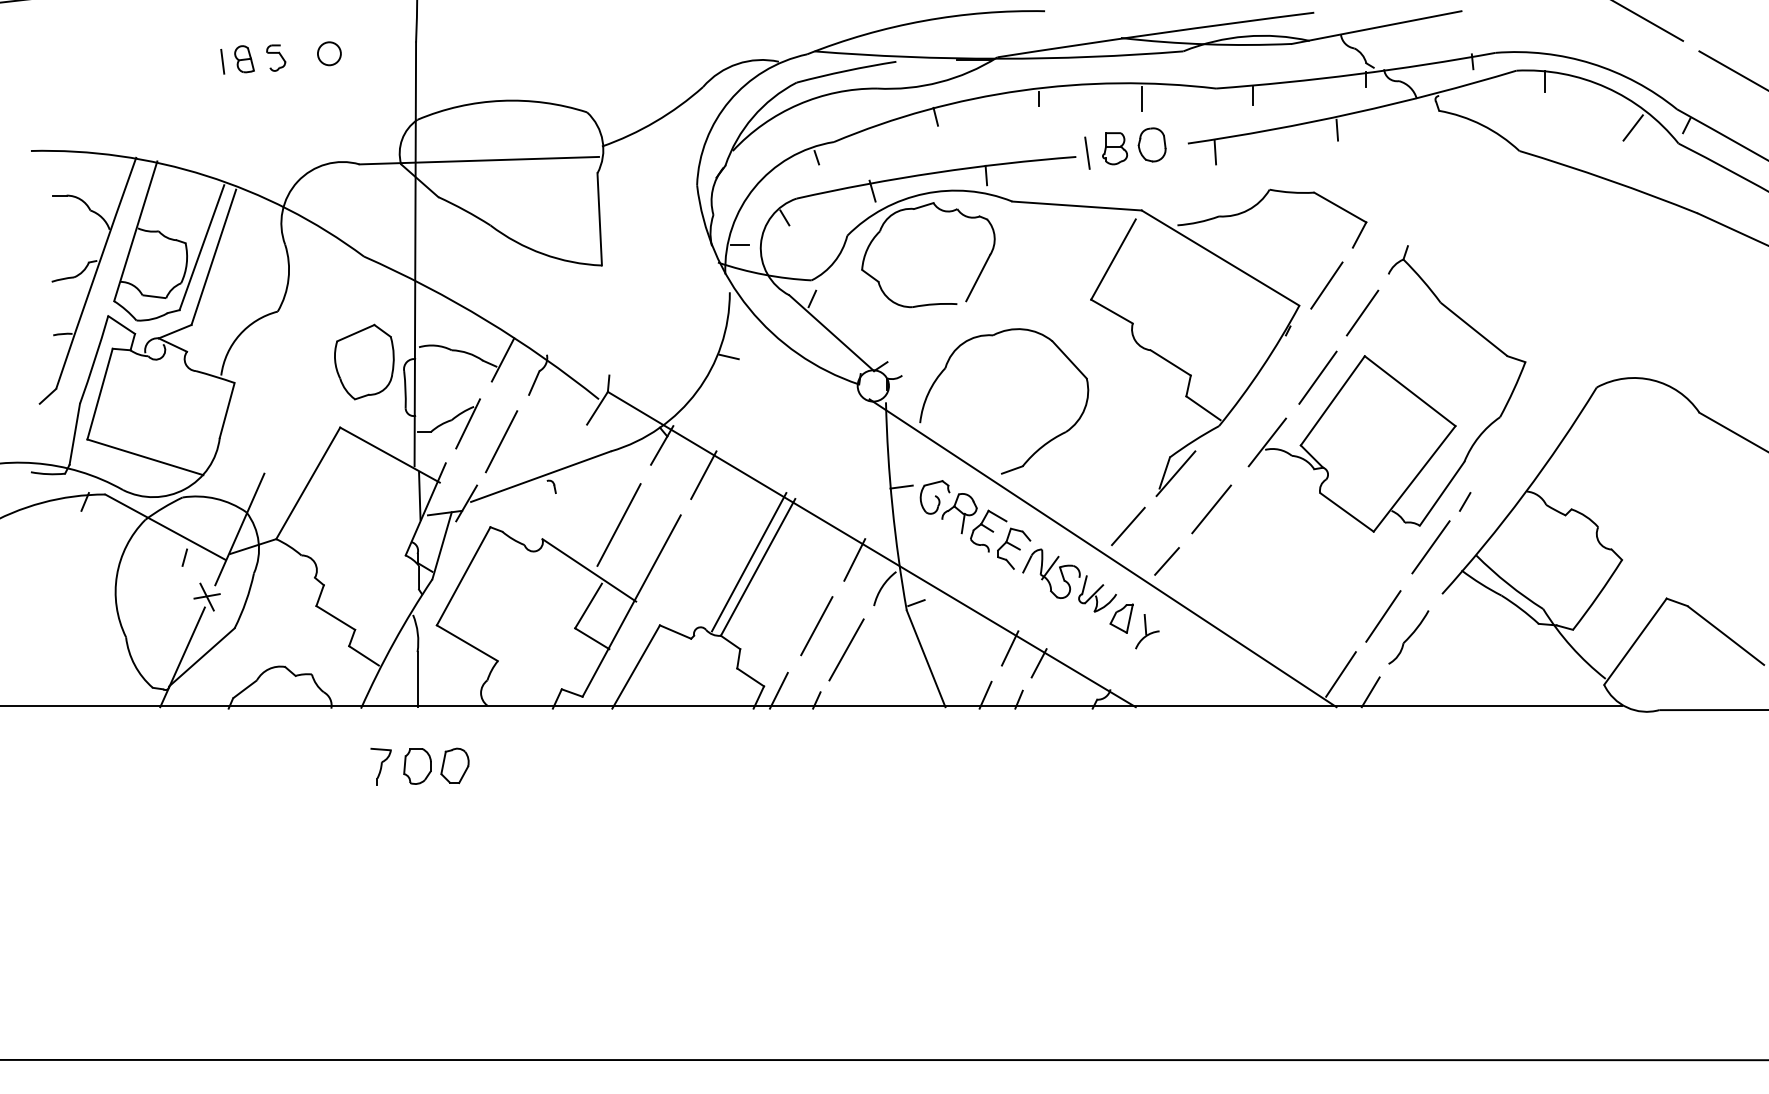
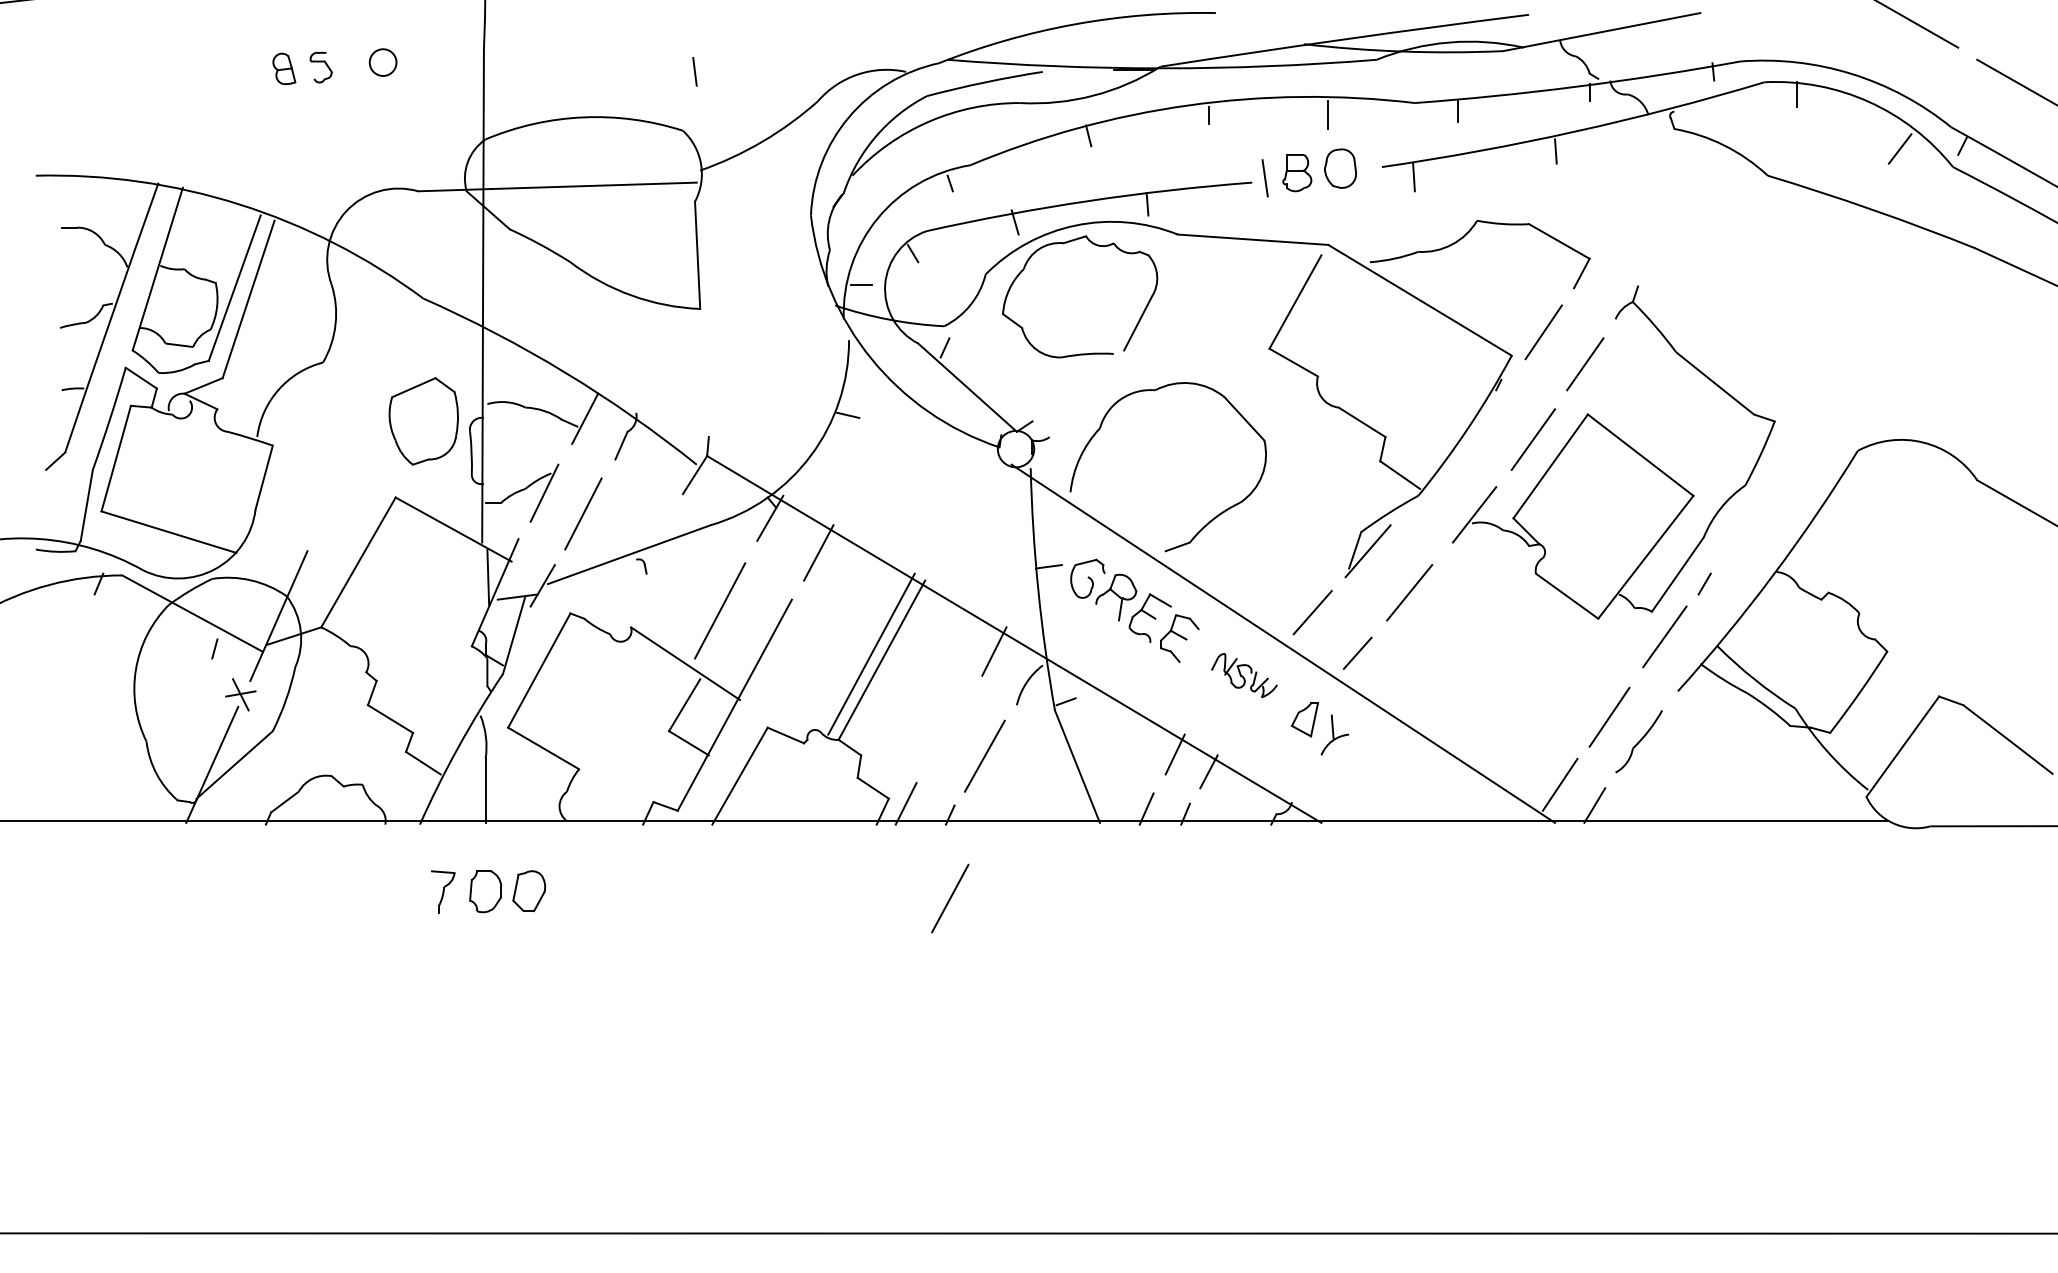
line: (222, 61) -> (694, 71), moved
part: (1069, 580) -> (1244, 675), size x0.6
line: (817, 626) -> (950, 898), moved

